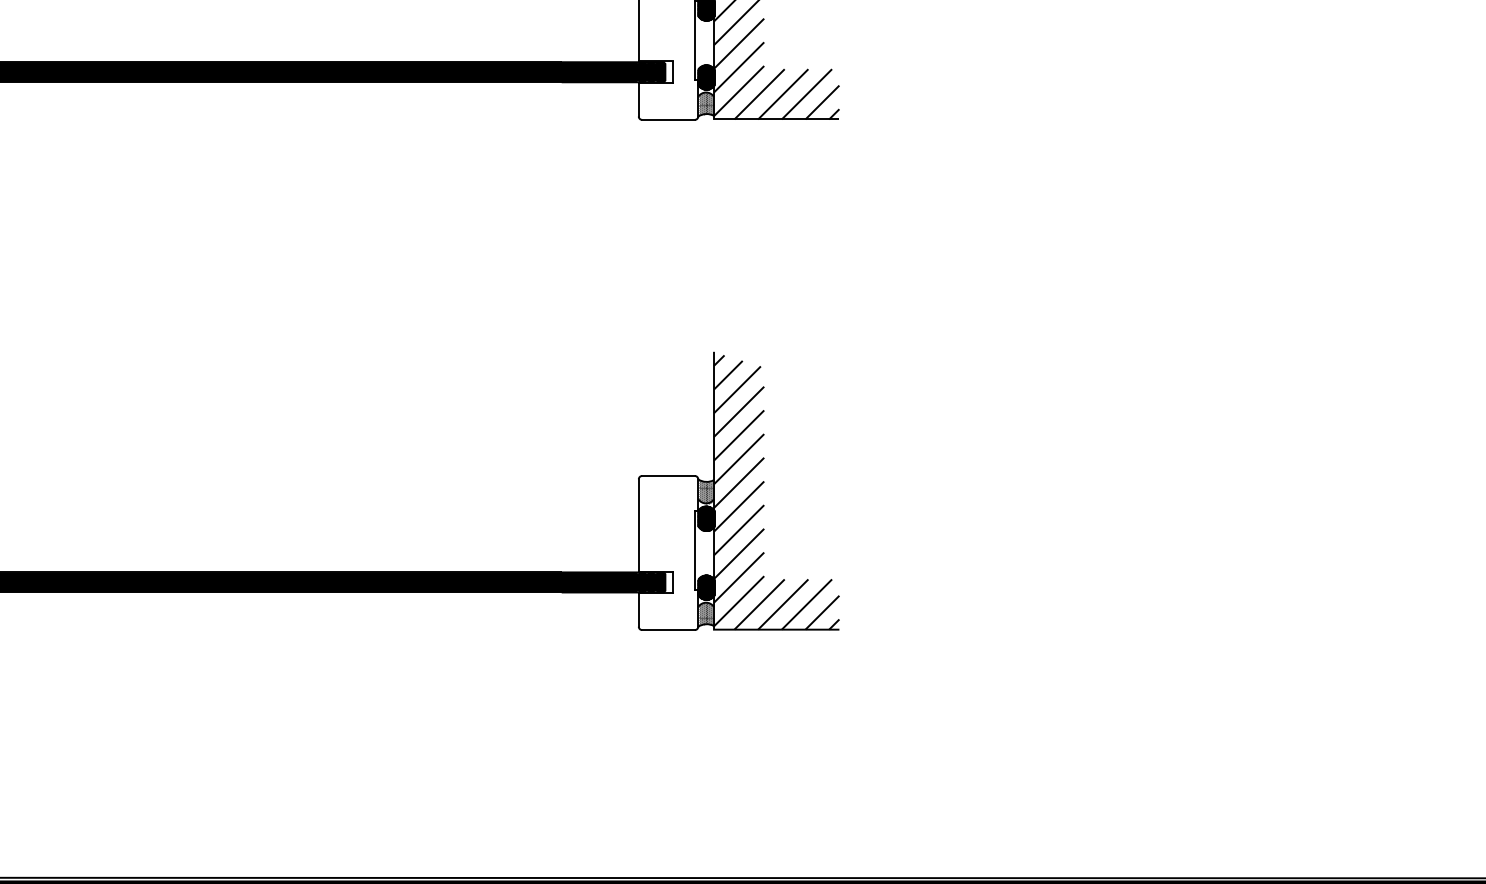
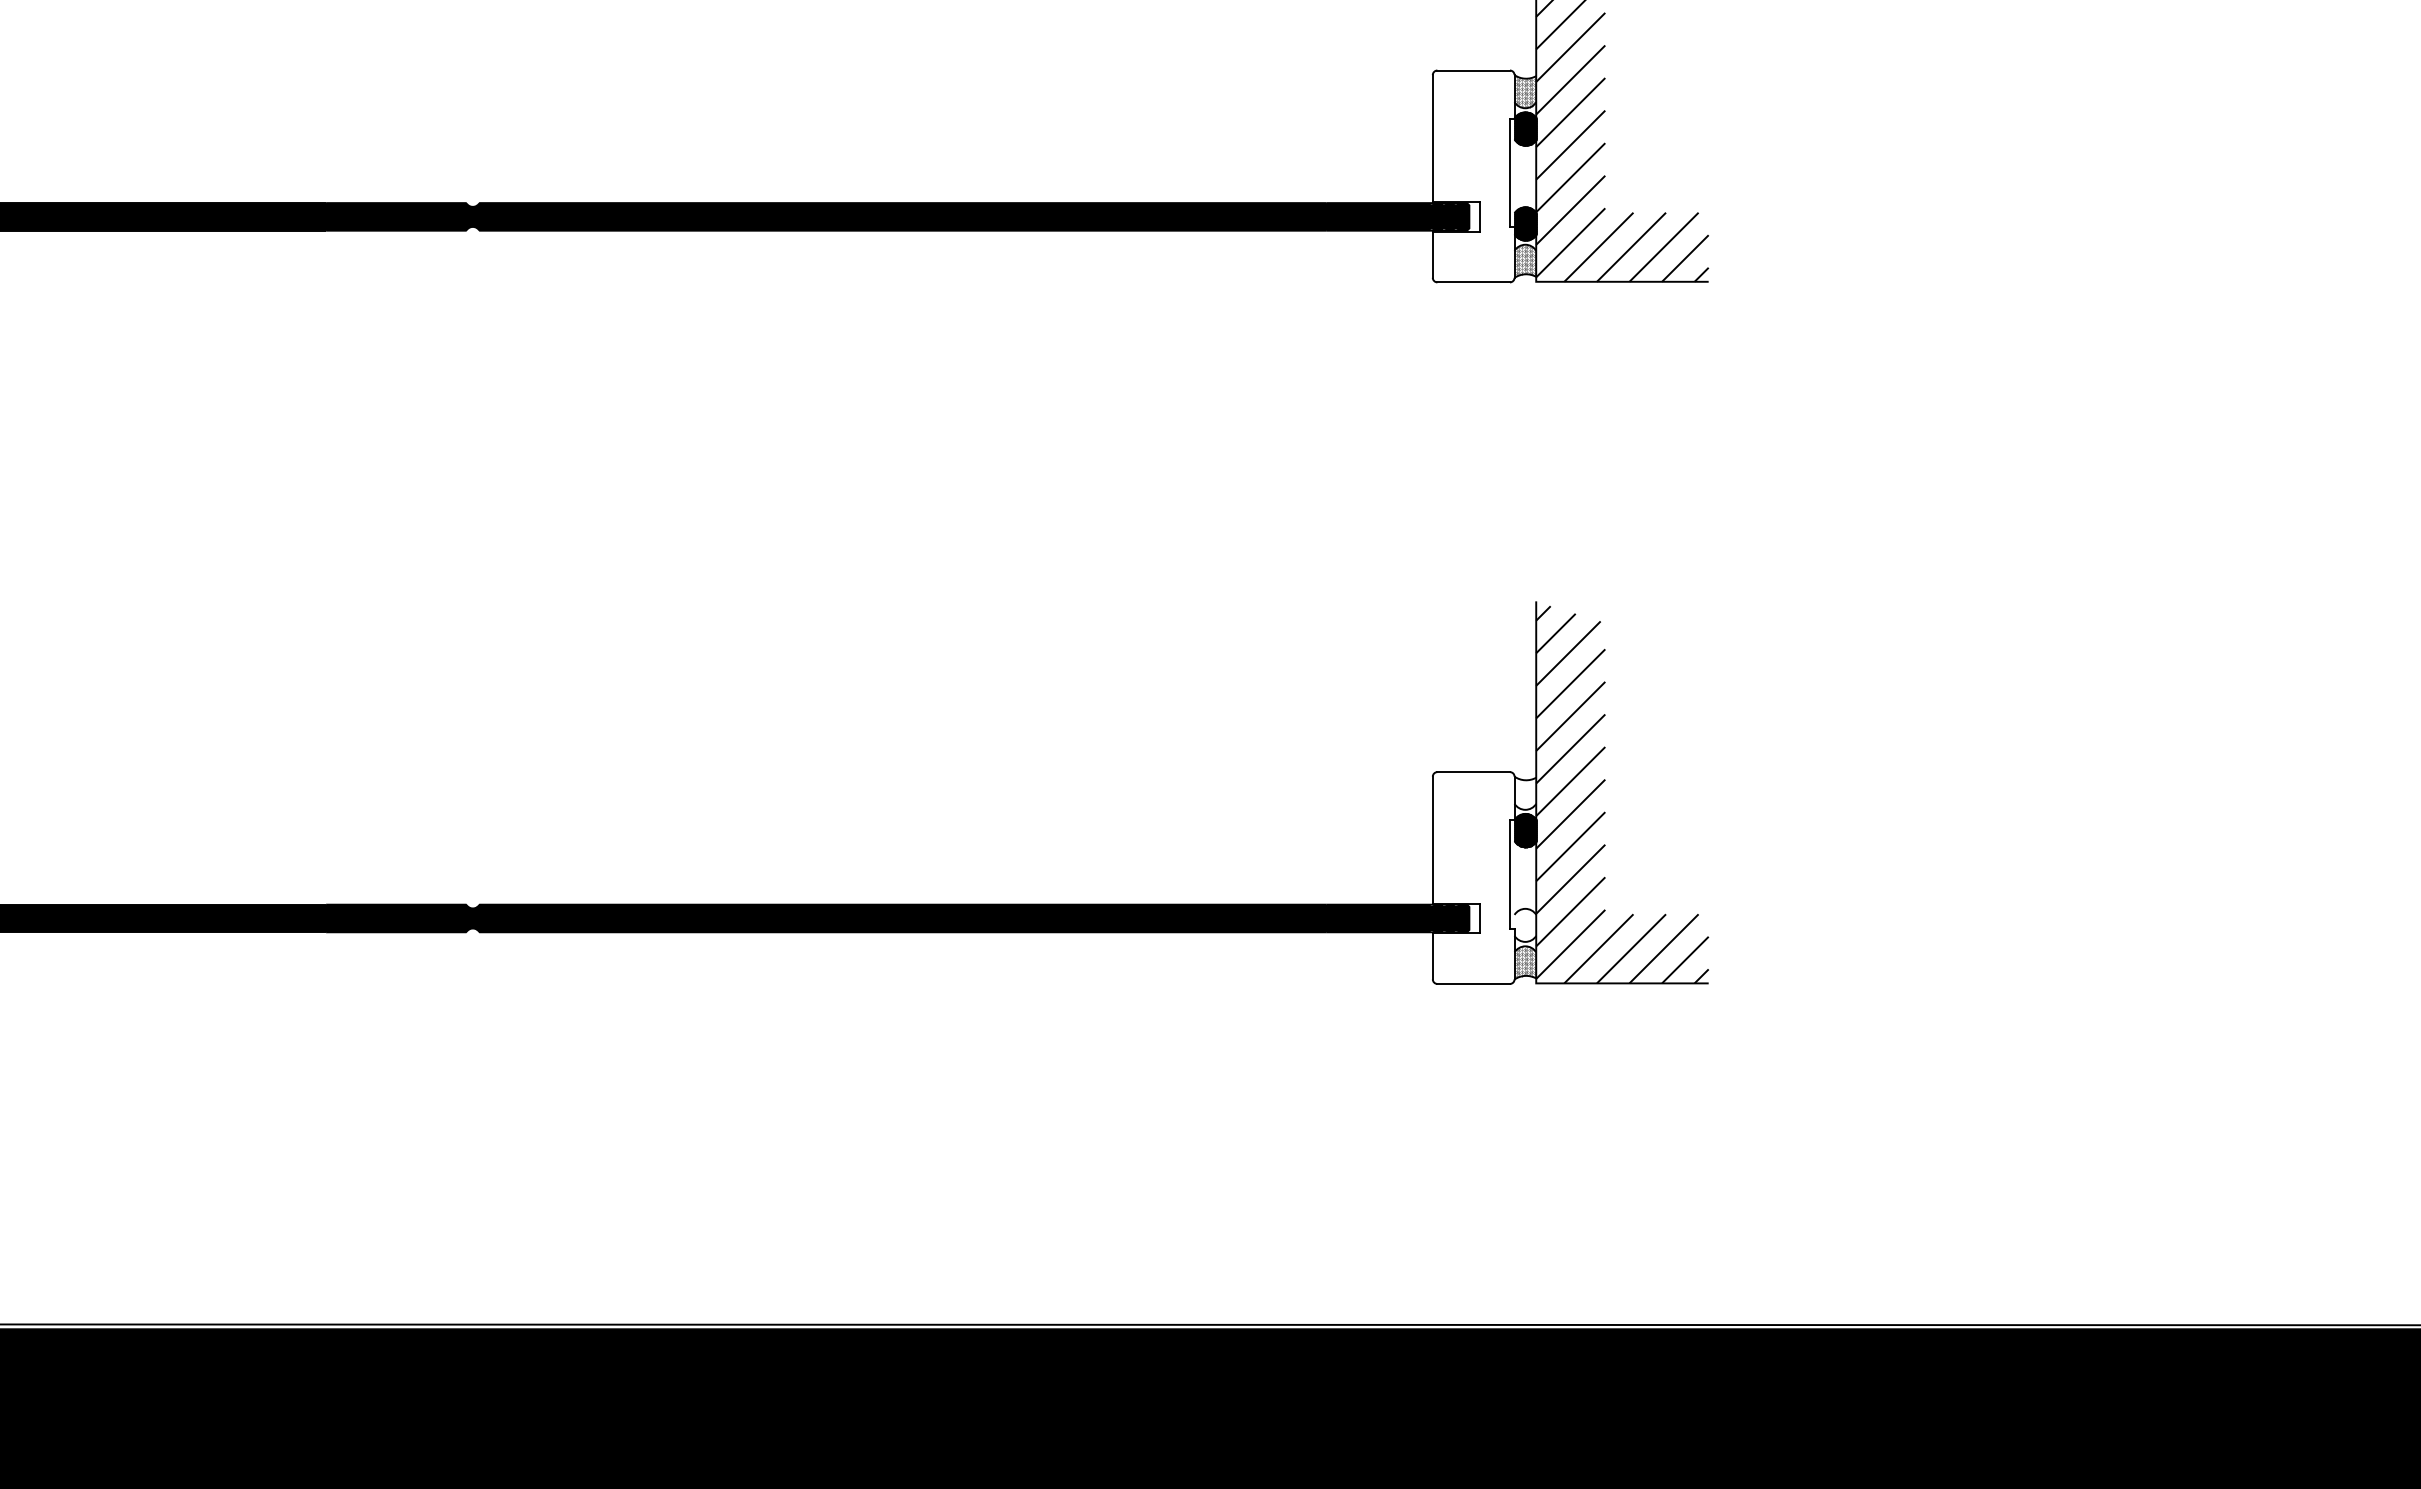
hatch: (706, 491) -> (1525, 793), removed
hatch: (706, 586) -> (1525, 924), removed

